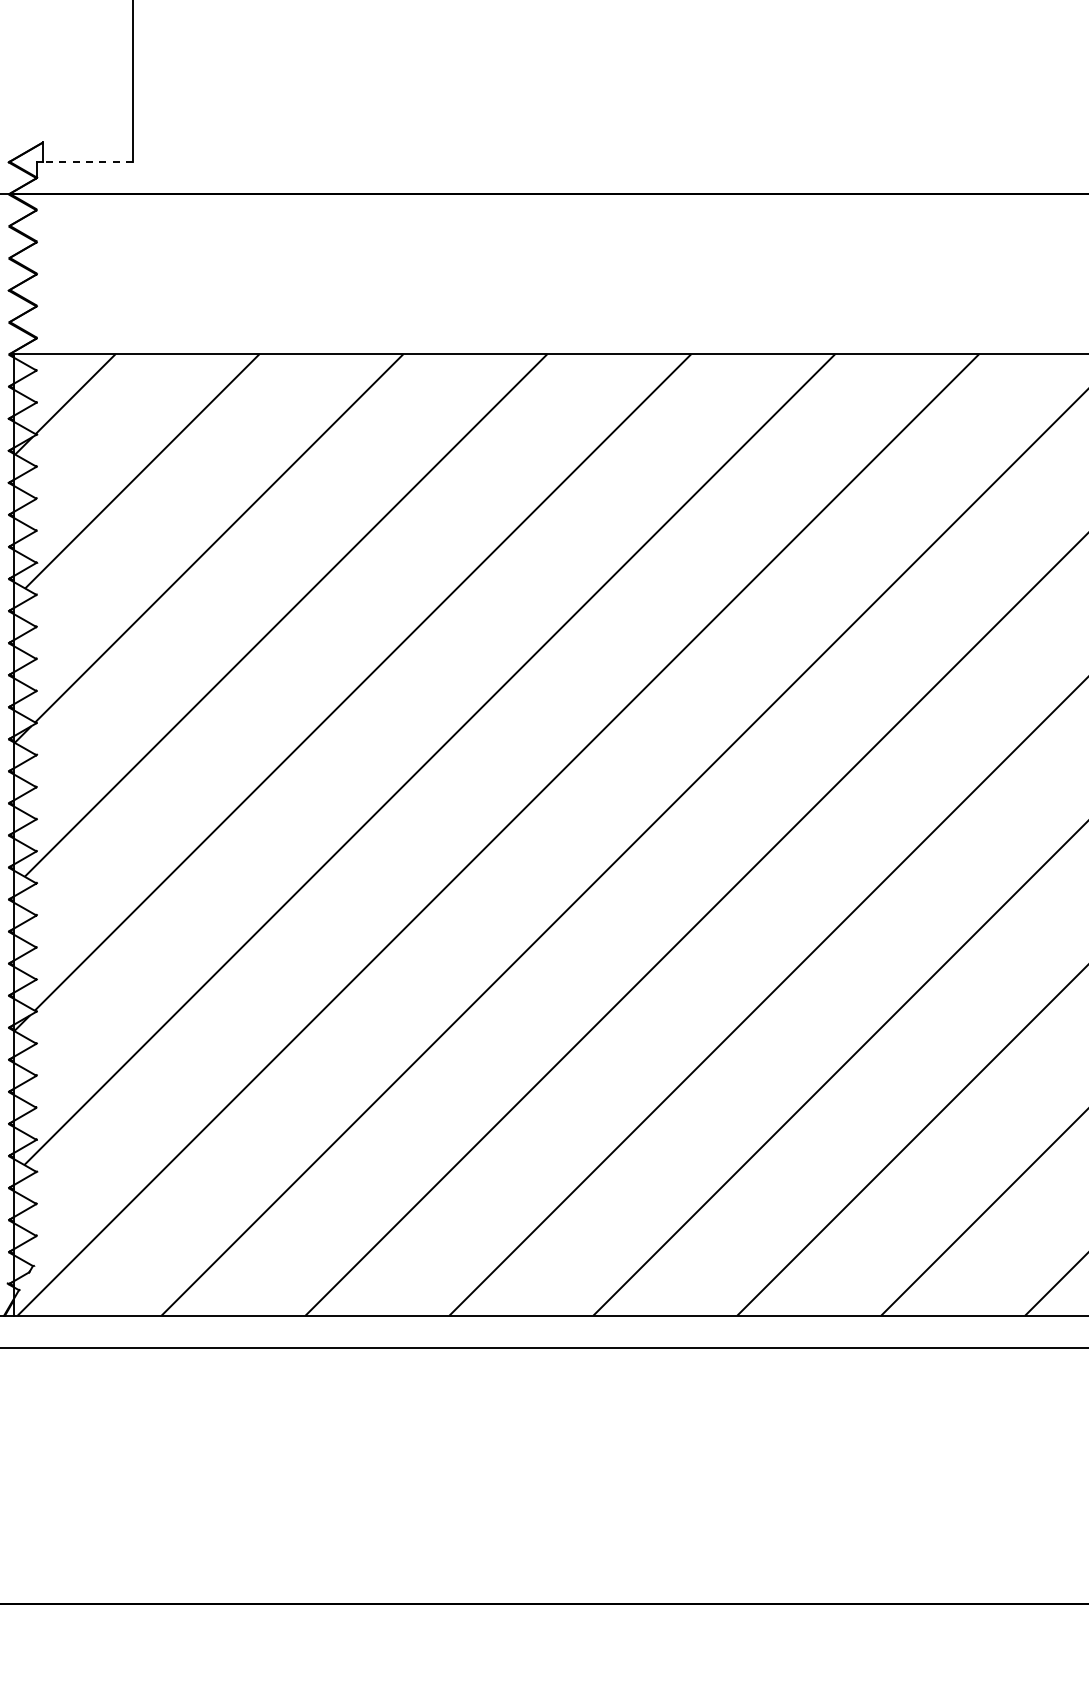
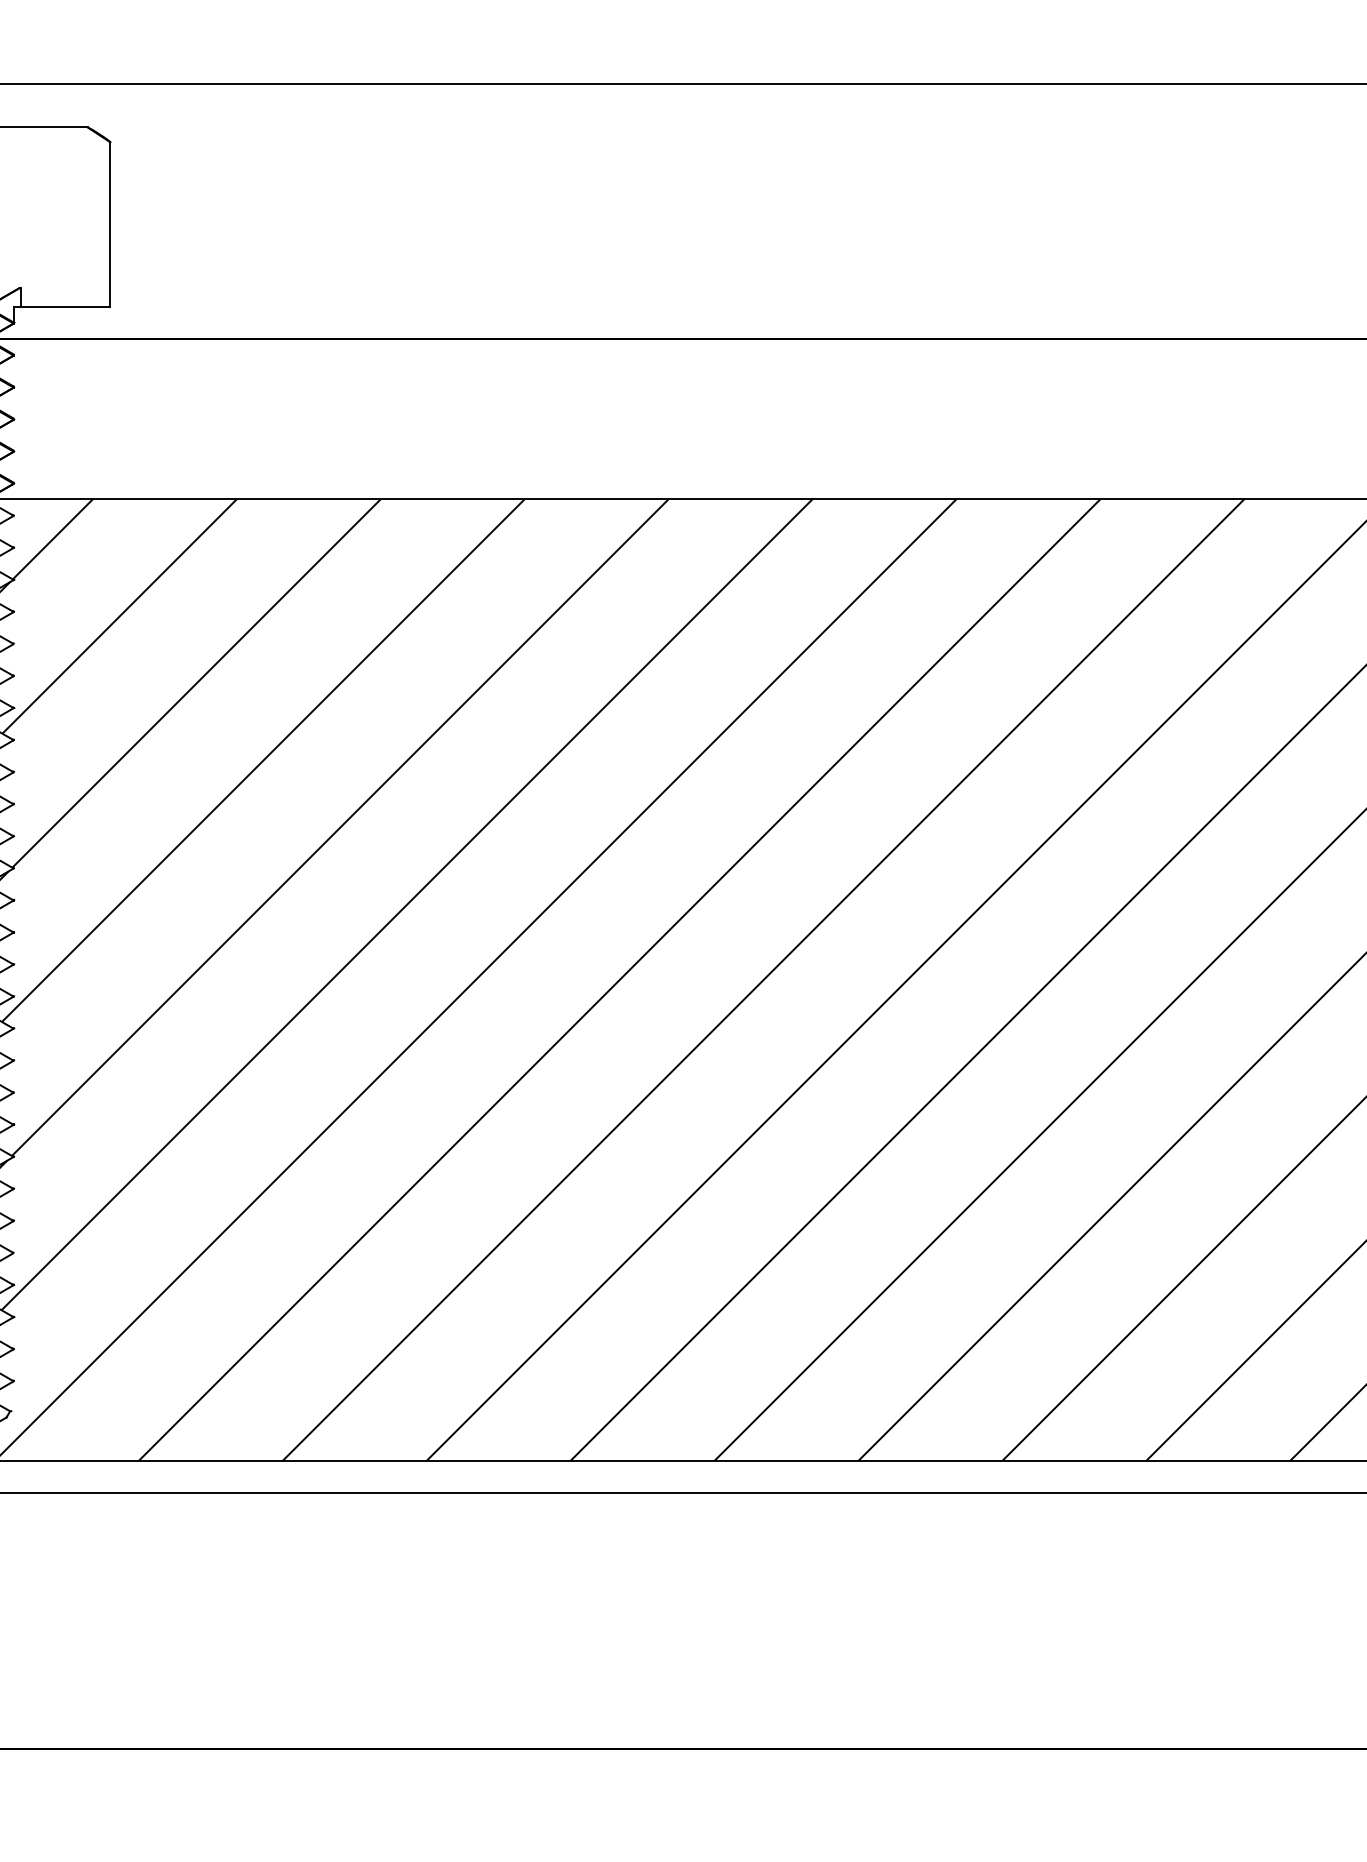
line: (88, 161) -> (65, 306), dashed -> solid

